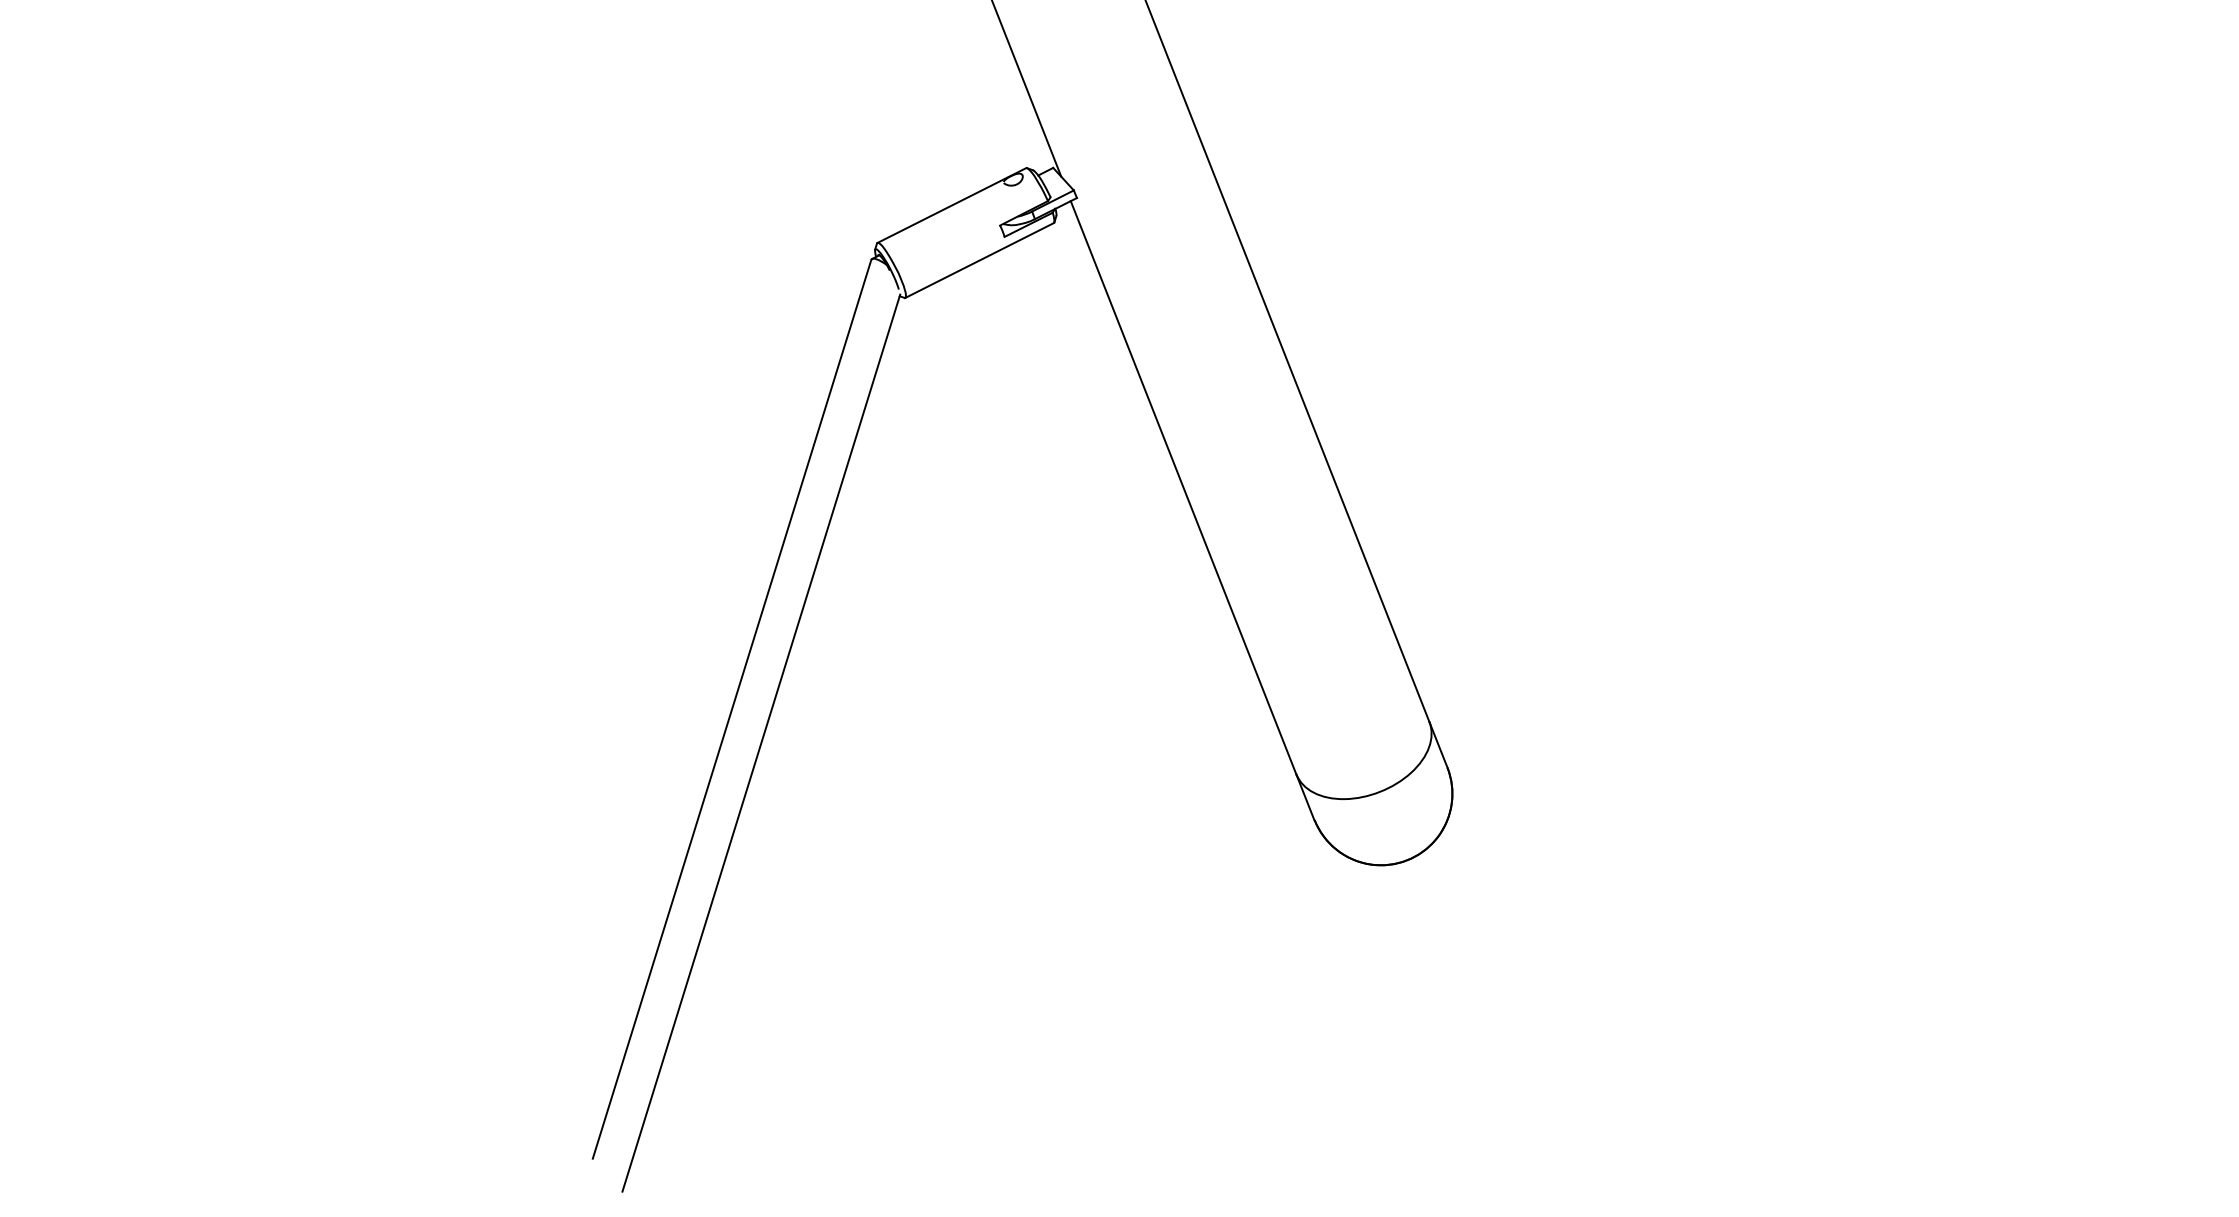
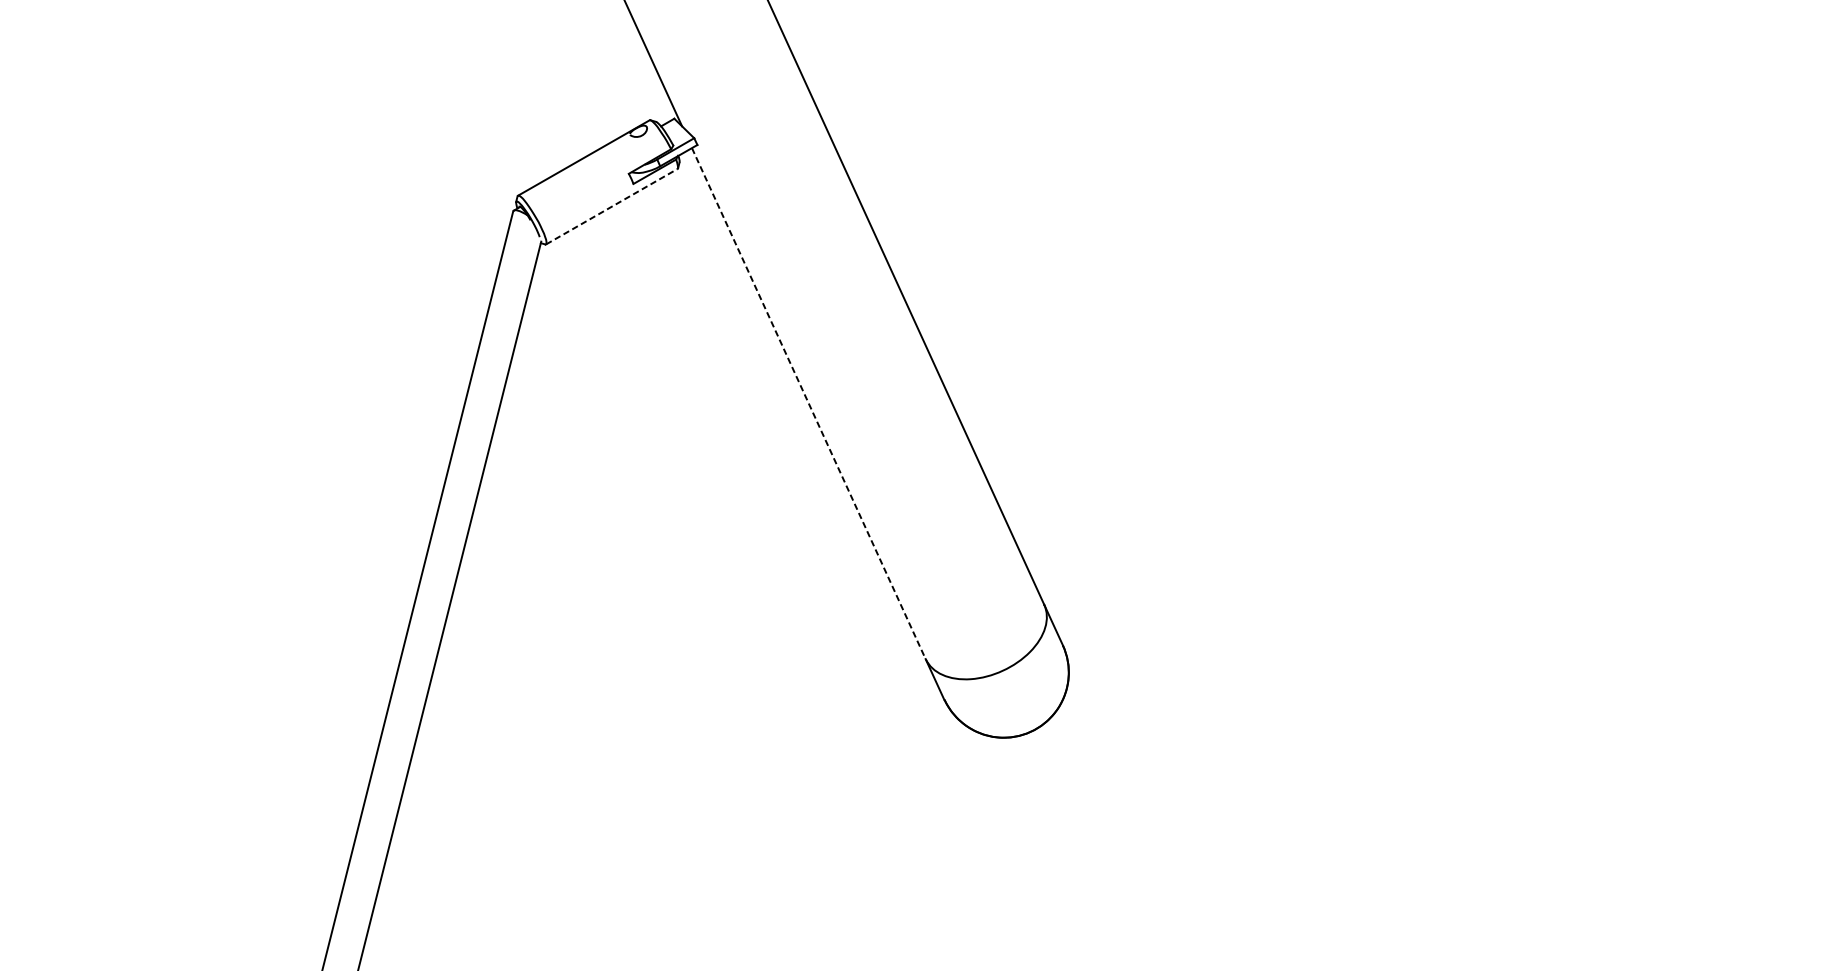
line: (980, 260) -> (612, 206), solid -> dashed
line: (1183, 488) -> (808, 404), solid -> dashed

